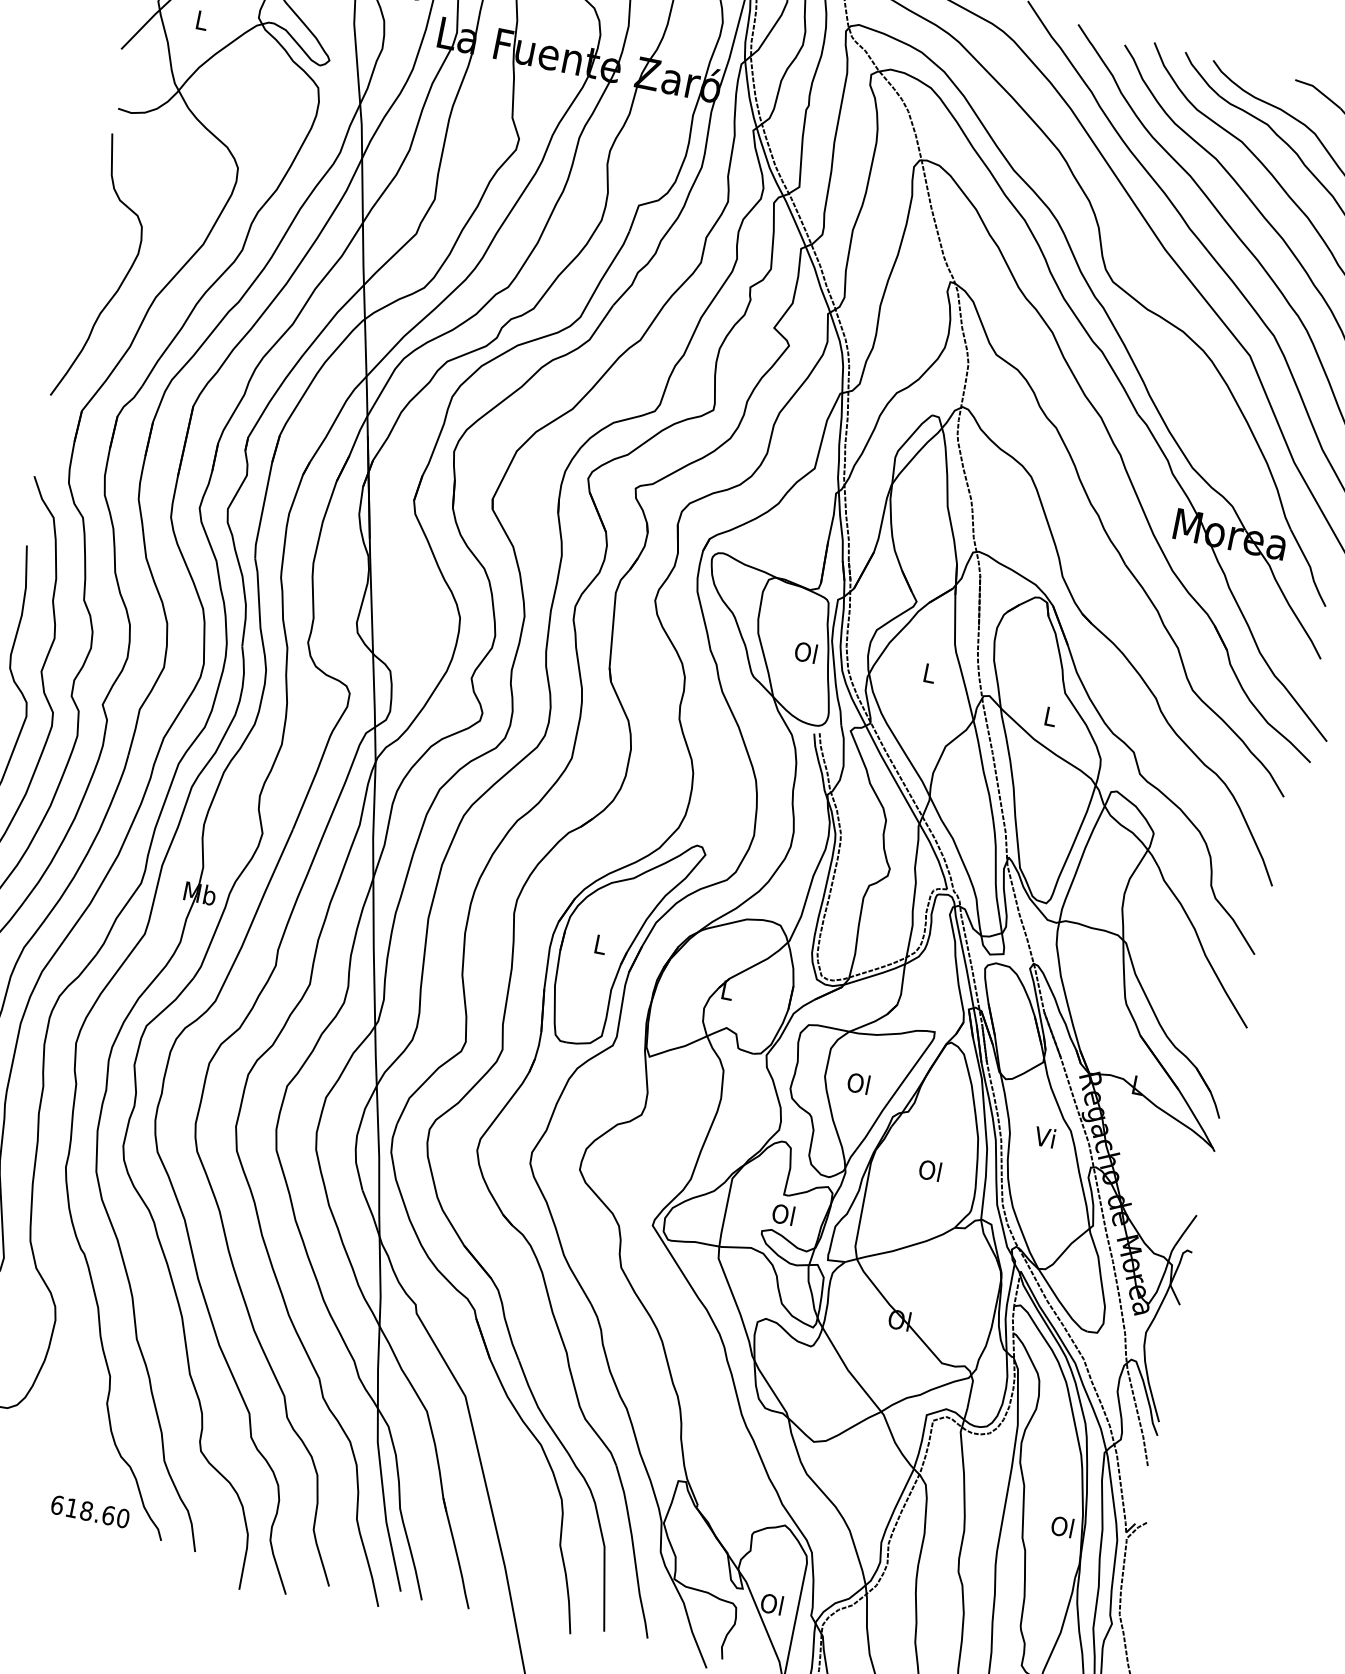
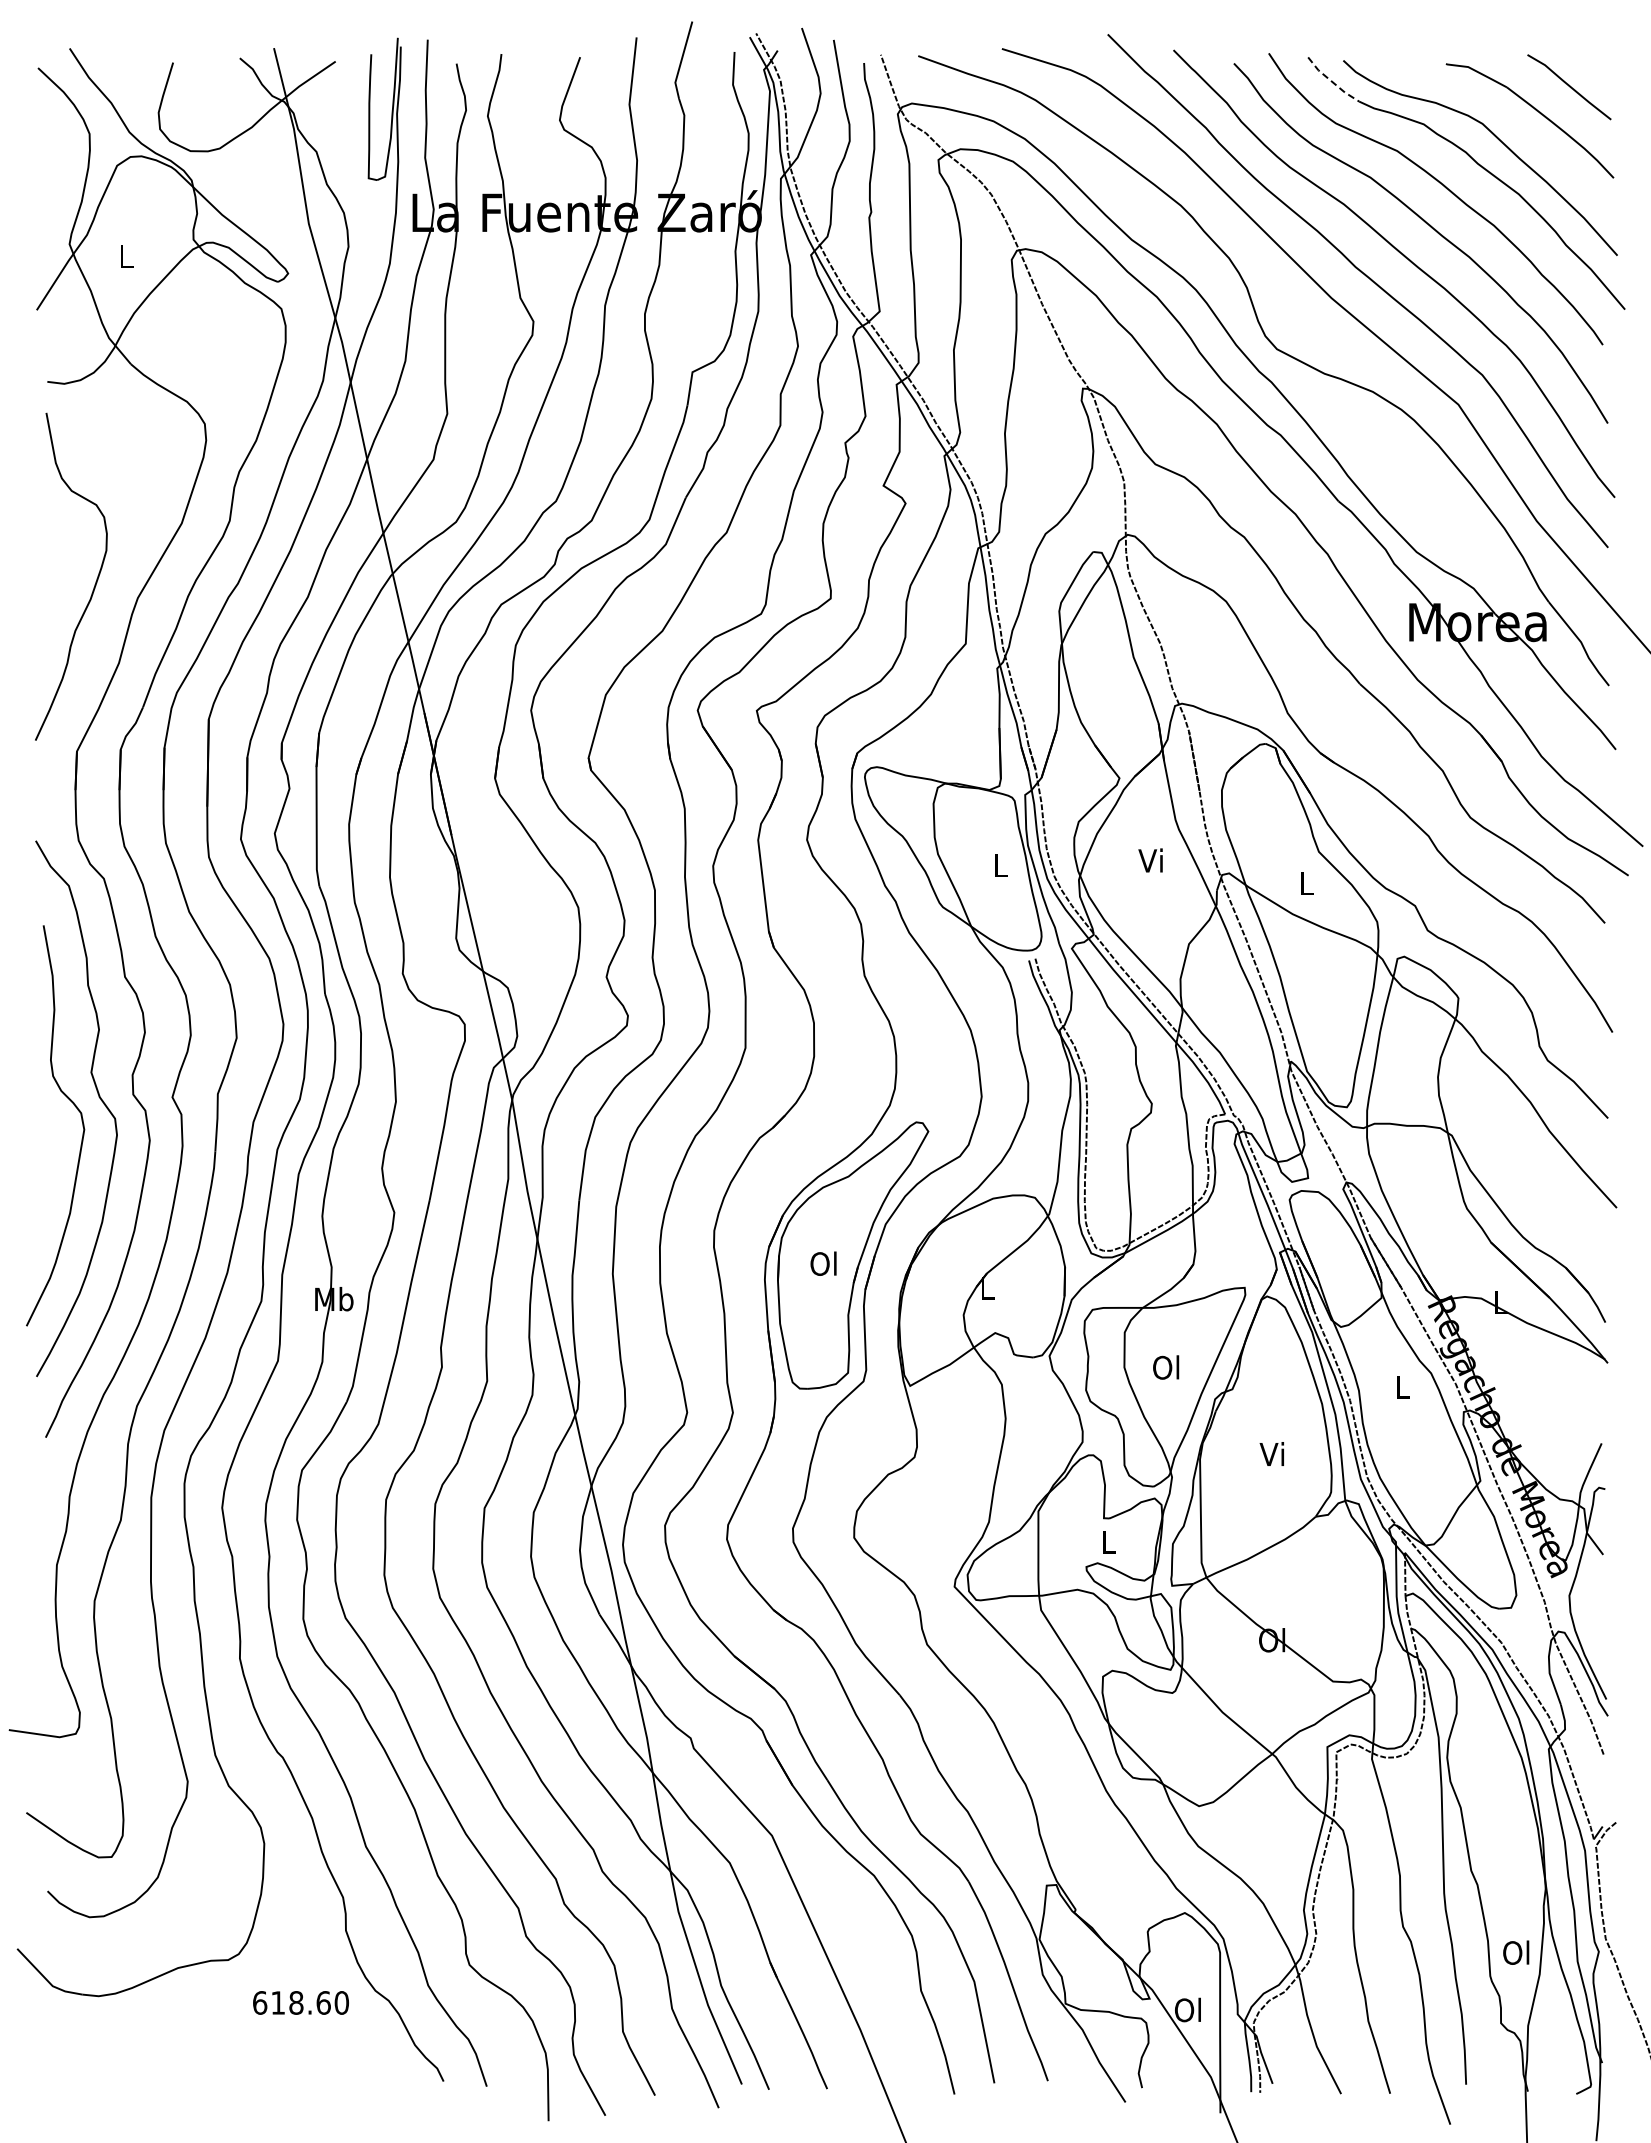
line: (1200, 75) -> (1331, 81), solid -> dashed
text: (805, 652) -> (999, 865), Ol -> L
text: (928, 672) -> (1150, 860), L -> Vi
text: (599, 944) -> (823, 1263), L -> Ol
text: (1044, 1136) -> (1401, 1386), Vi -> L
text: (930, 1170) -> (1272, 1454), Ol -> Vi
text: (783, 1213) -> (1107, 1541), Ol -> L
text: (89, 1511) -> (300, 2002), moved
text: (1062, 1526) -> (1516, 1952), moved

